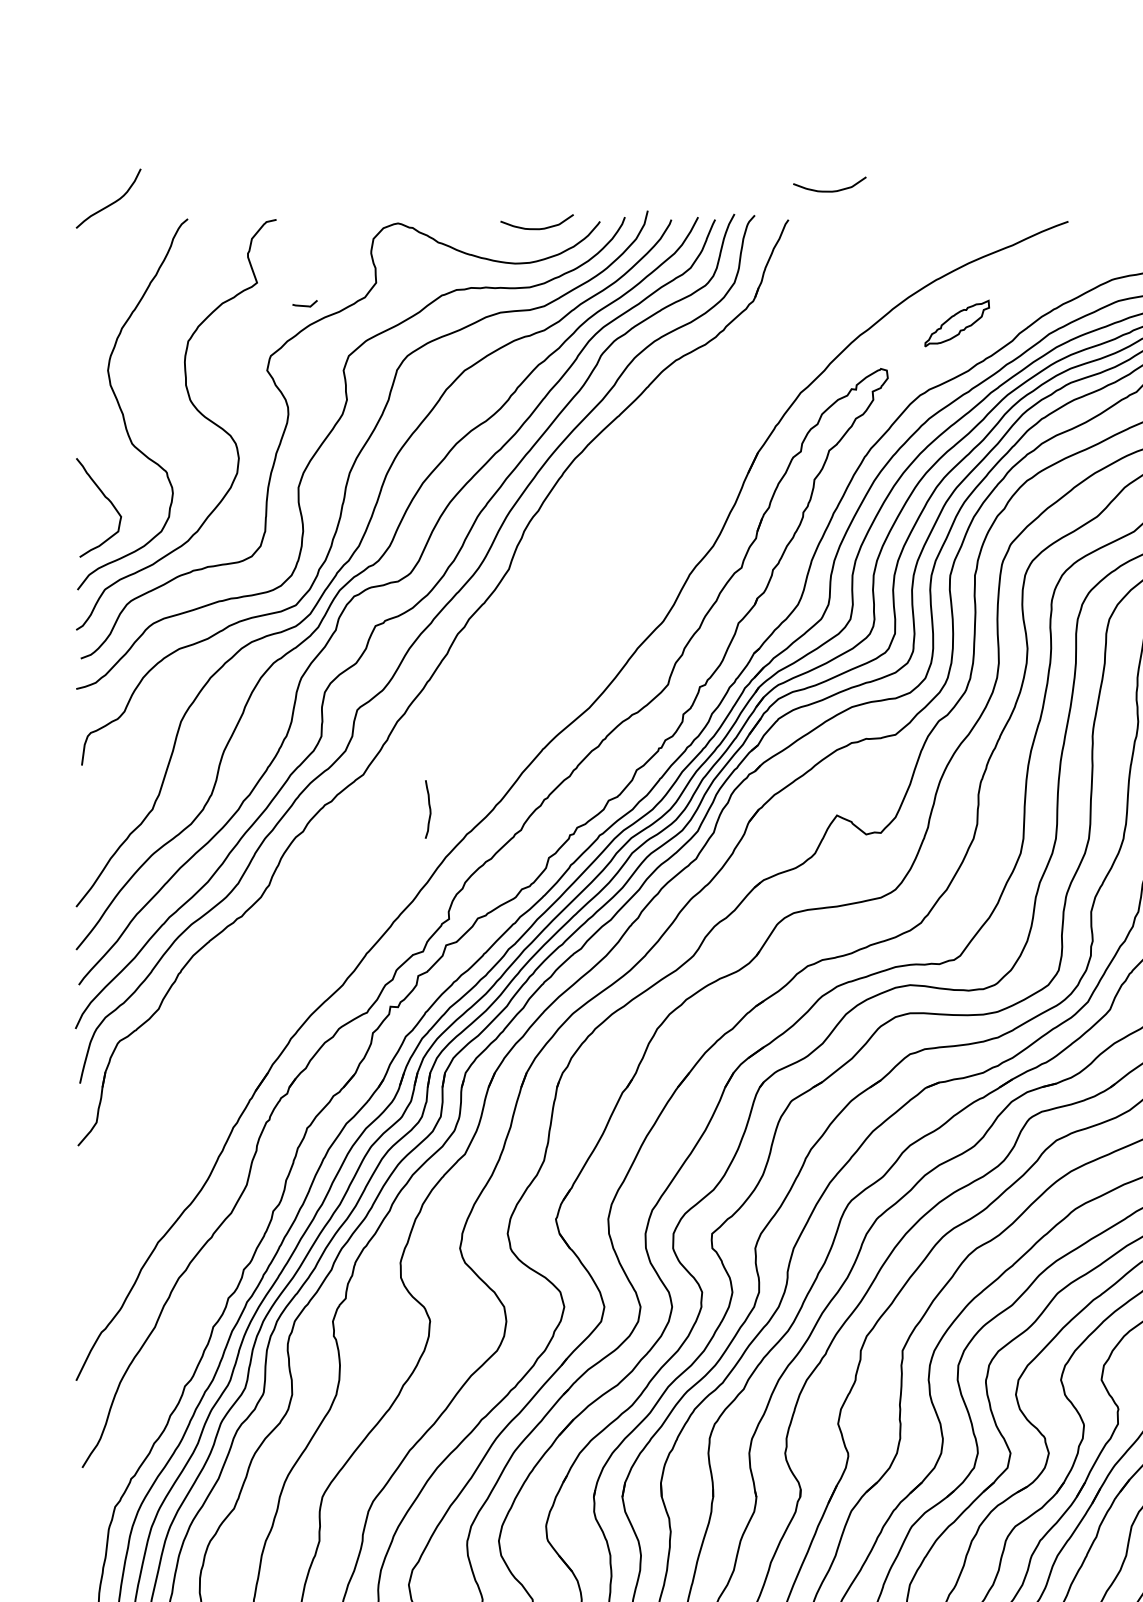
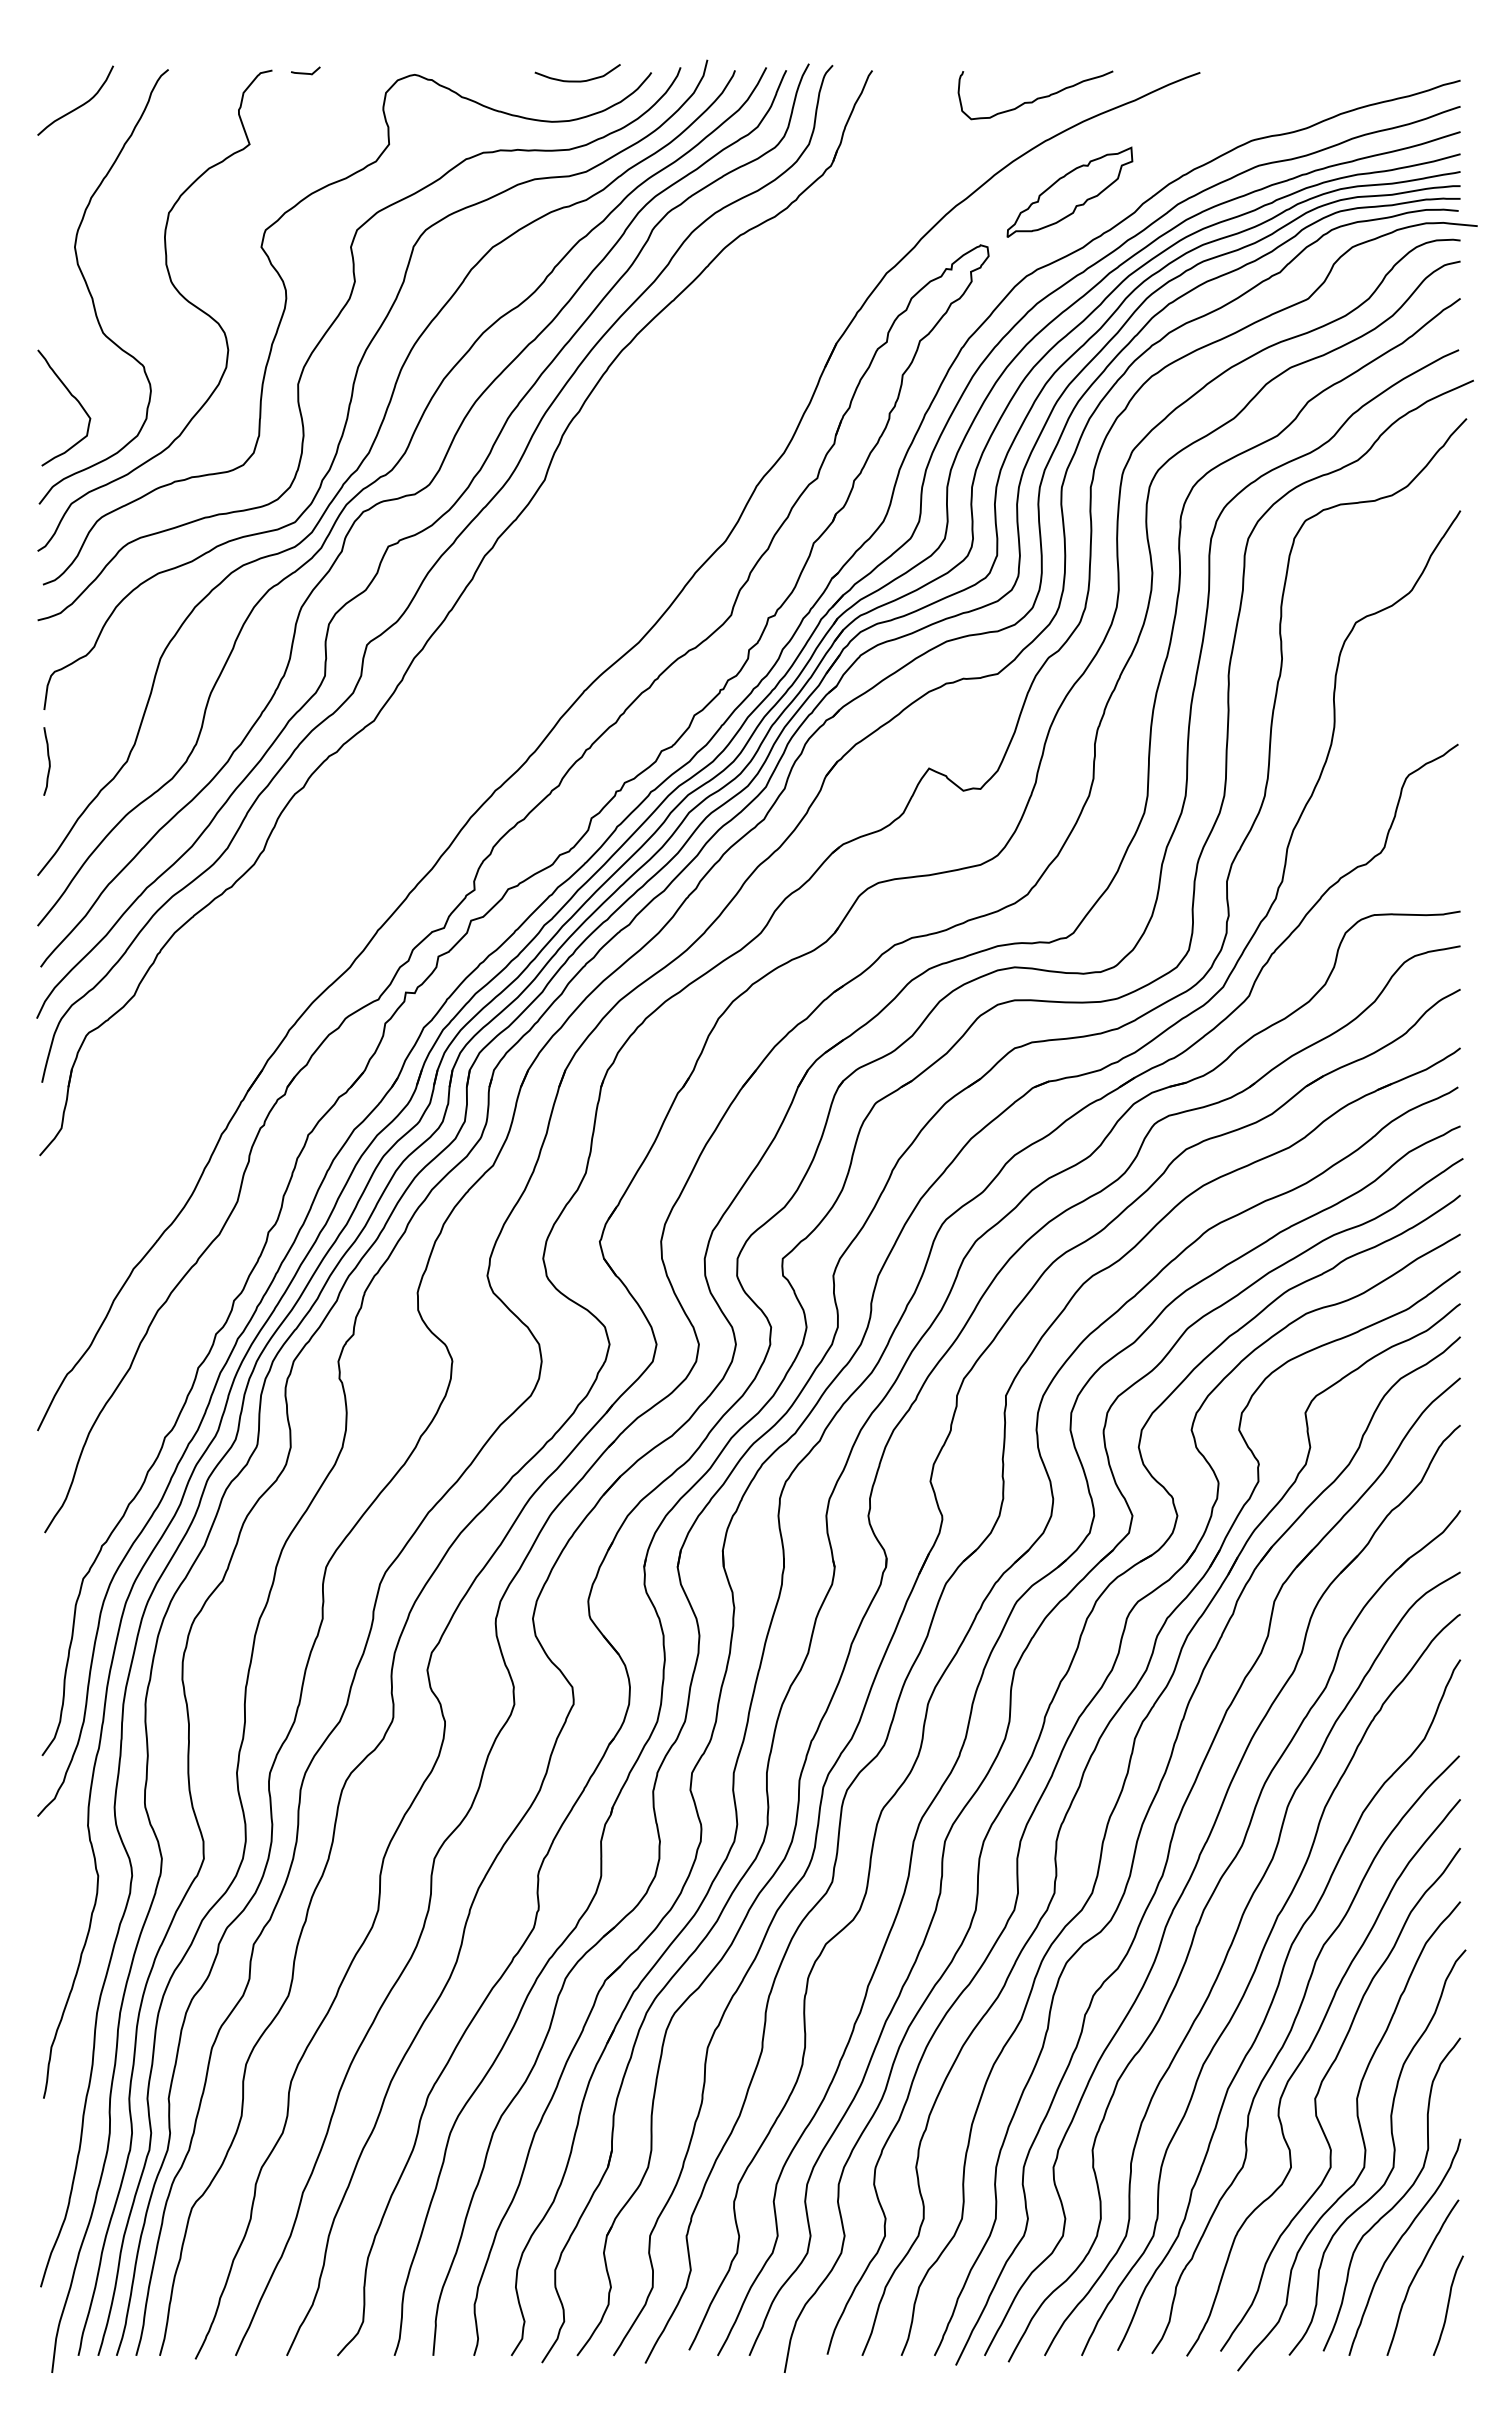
curve: (829, 190) -> (920, 36), removed
curve: (111, 202) -> (79, 105), moved
curve: (929, 242) -> (1037, 97), added
line: (304, 305) -> (305, 72), moved
part: (956, 323) -> (1069, 191), size x1.67
curve: (429, 809) -> (48, 761), moved

